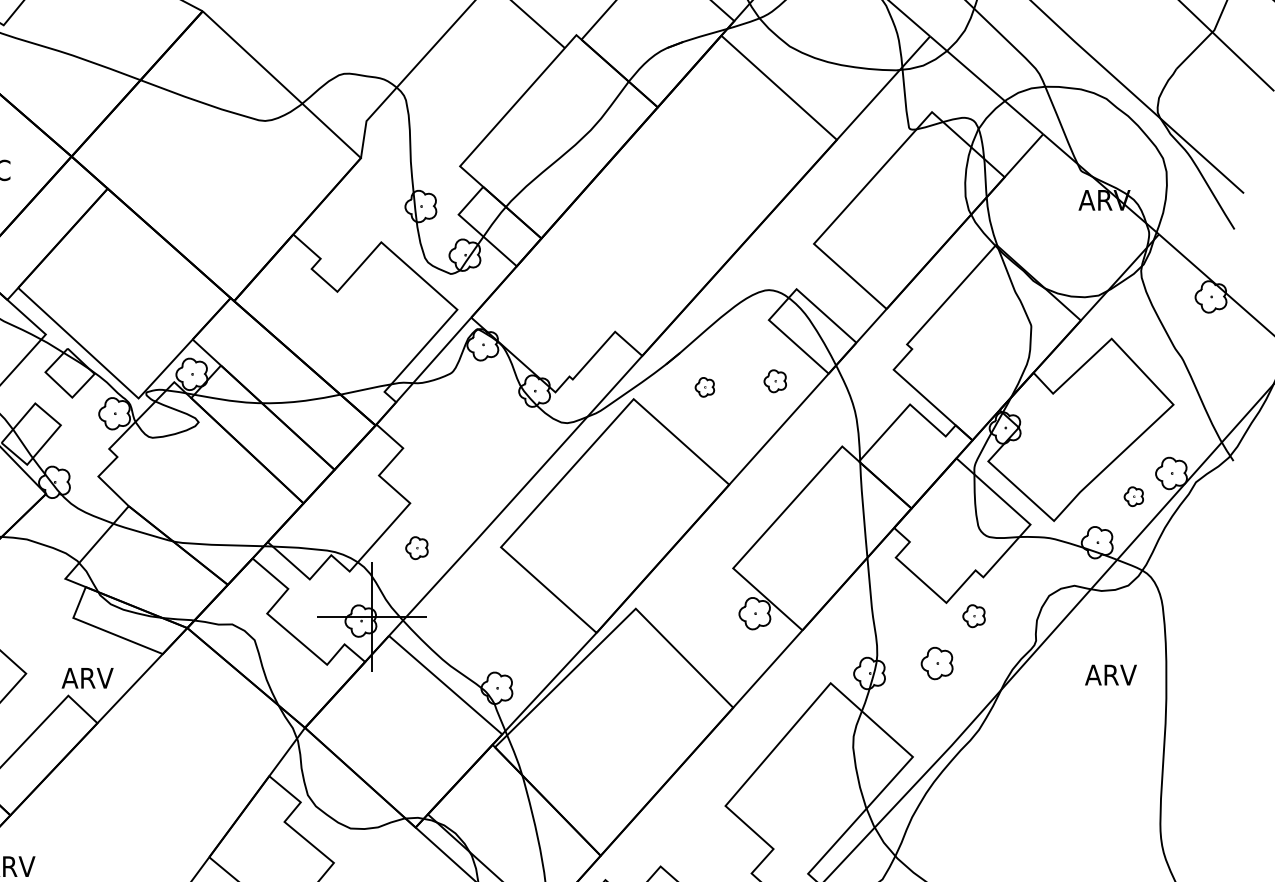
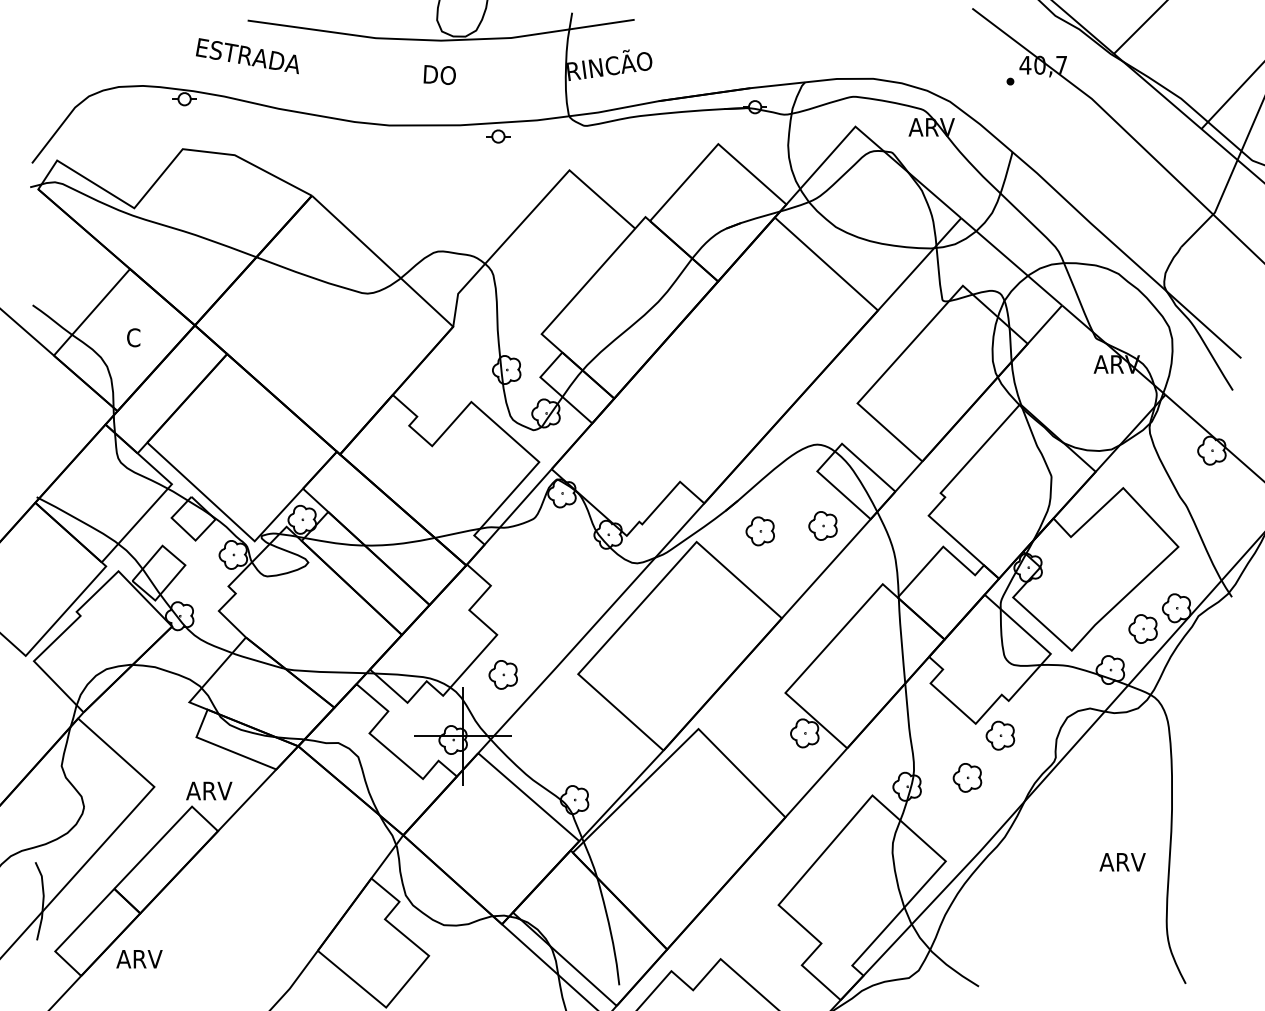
part: (774, 380) -> (822, 525), size x1.43
part: (704, 387) -> (759, 531), size x1.67
part: (1133, 496) -> (1142, 628), size x1.67
part: (416, 547) -> (502, 674), size x1.43
part: (974, 616) -> (1000, 735), size x1.43
text: (1110, 675) -> (1122, 862), moved

